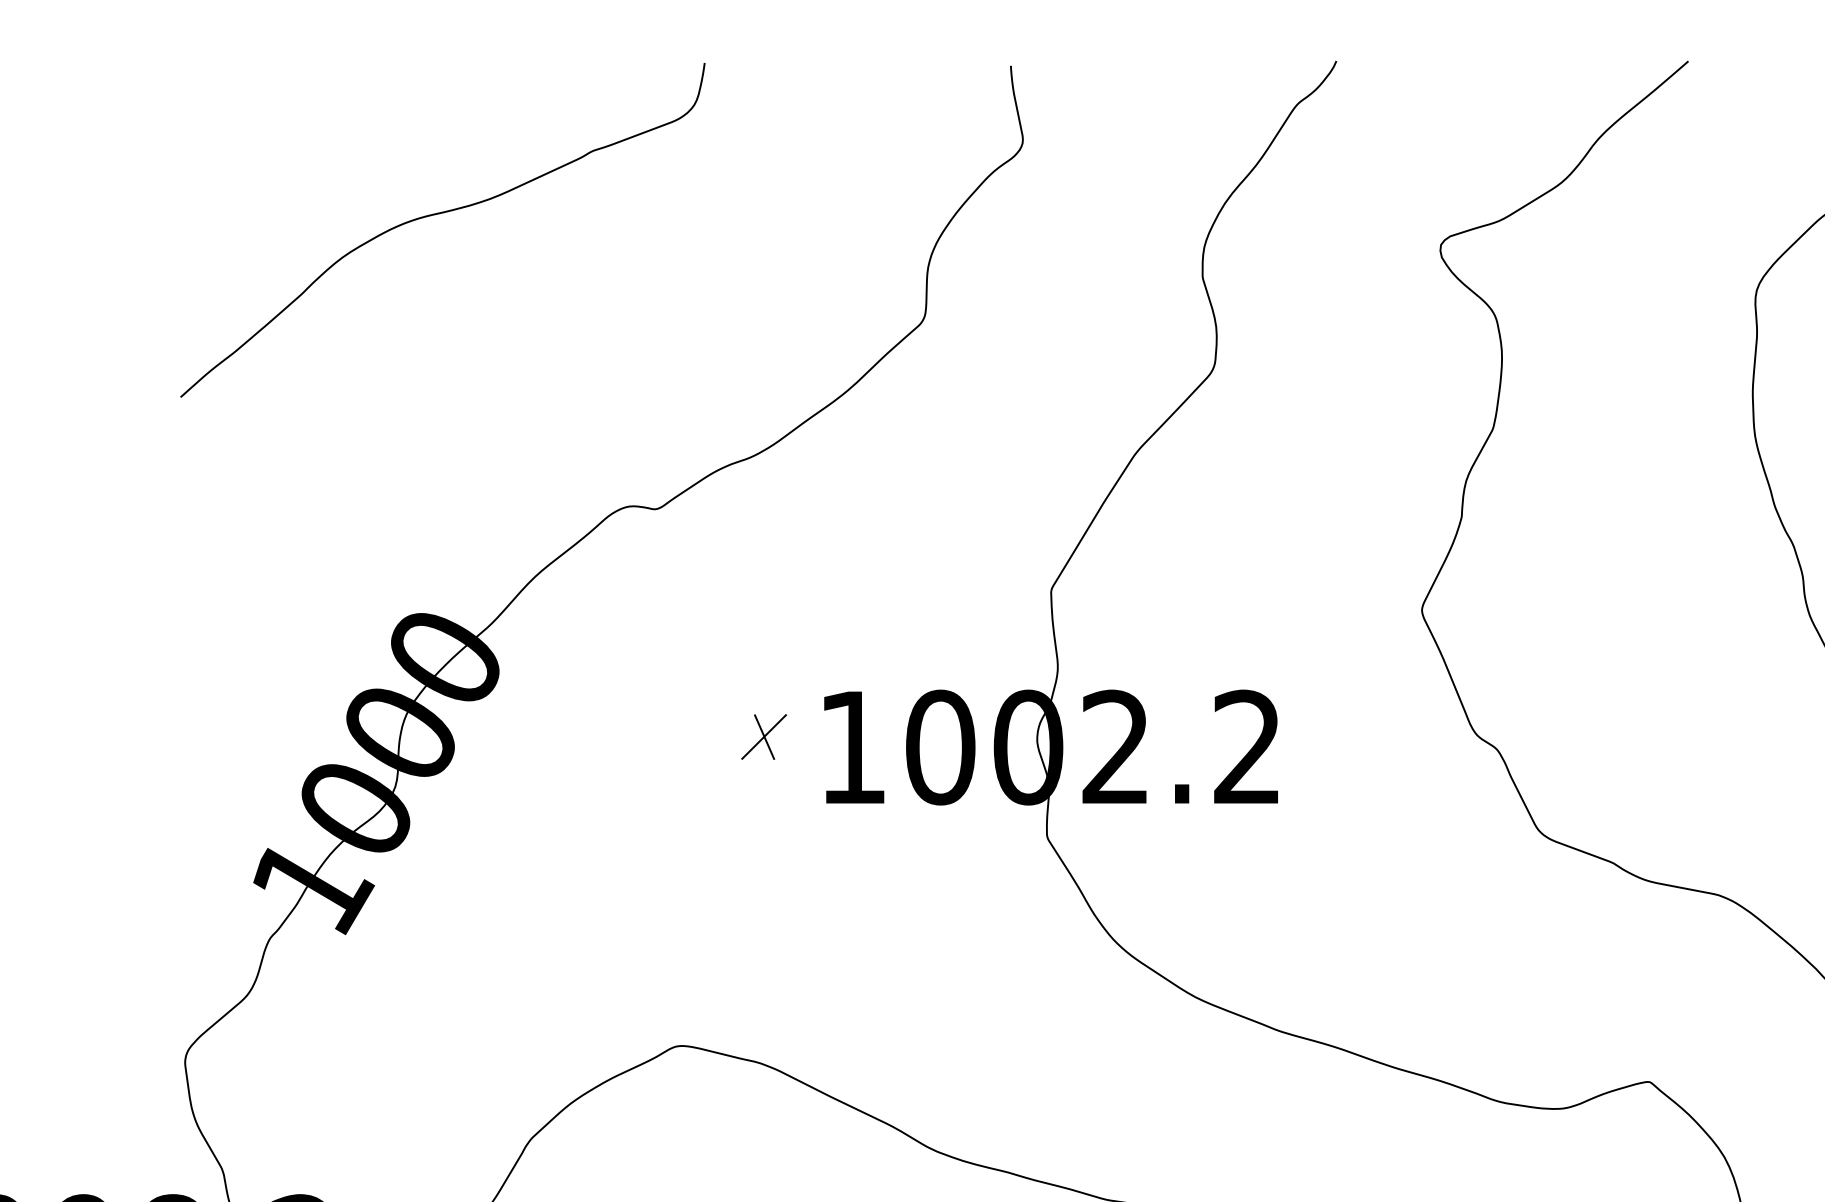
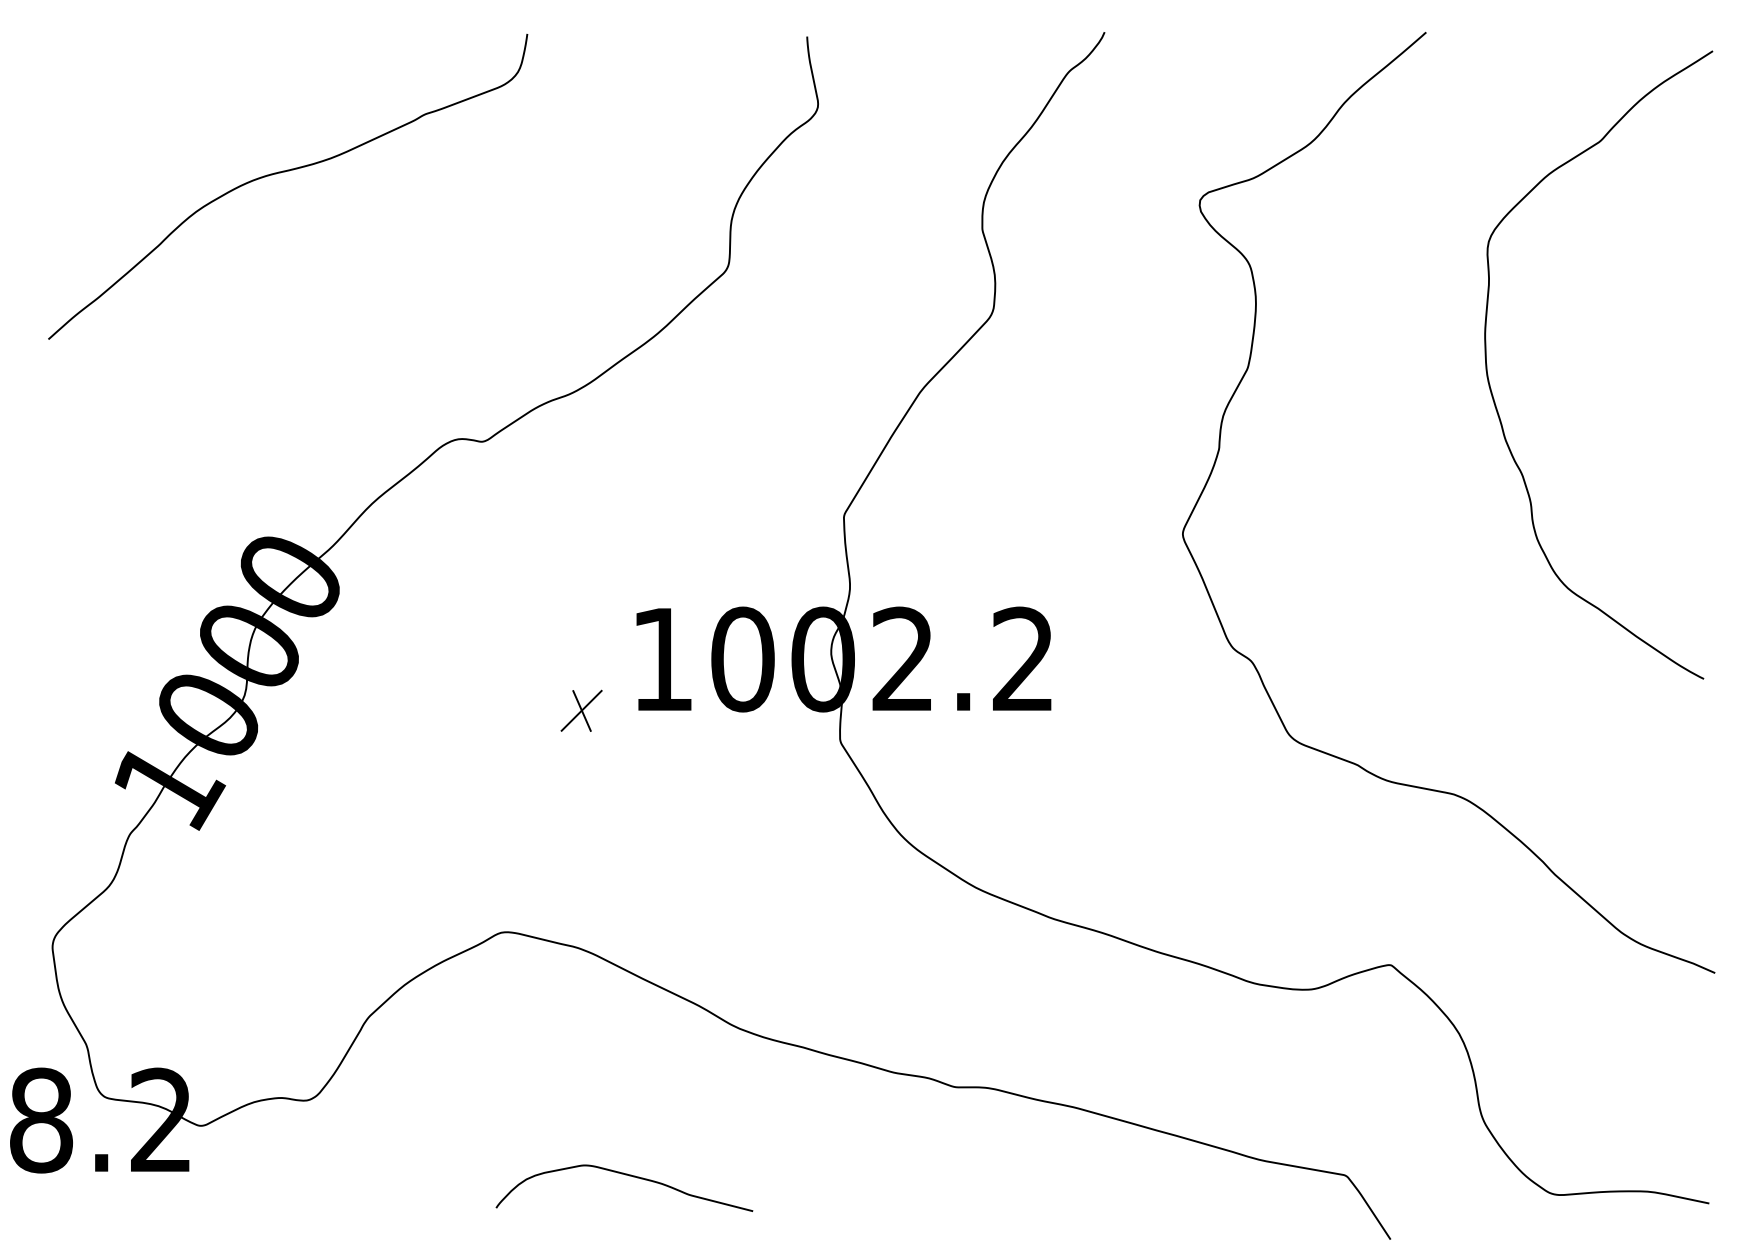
part: (763, 736) -> (581, 710), moved

